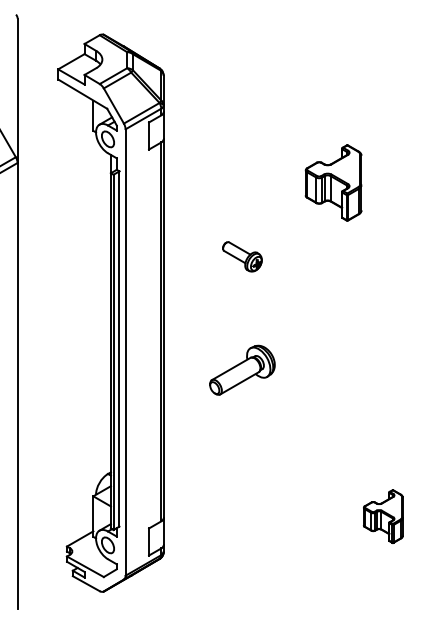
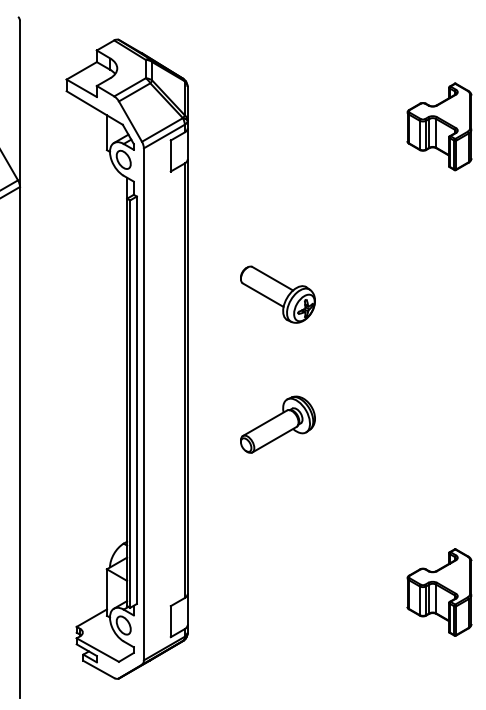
part: (333, 182) -> (439, 126), moved
part: (242, 256) -> (277, 294), size x1.67
part: (383, 516) -> (439, 592), size x1.43

